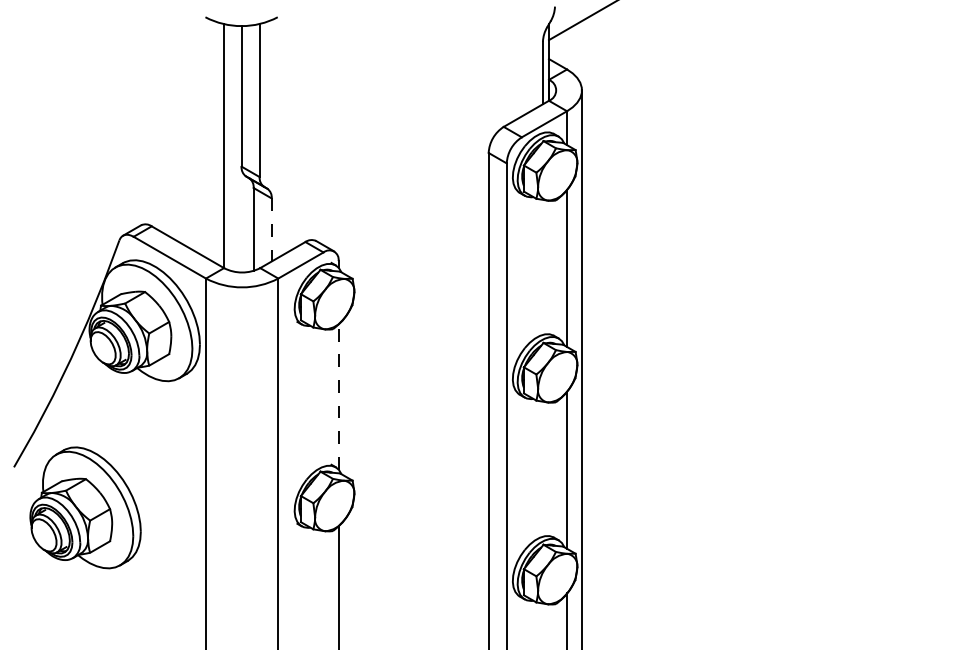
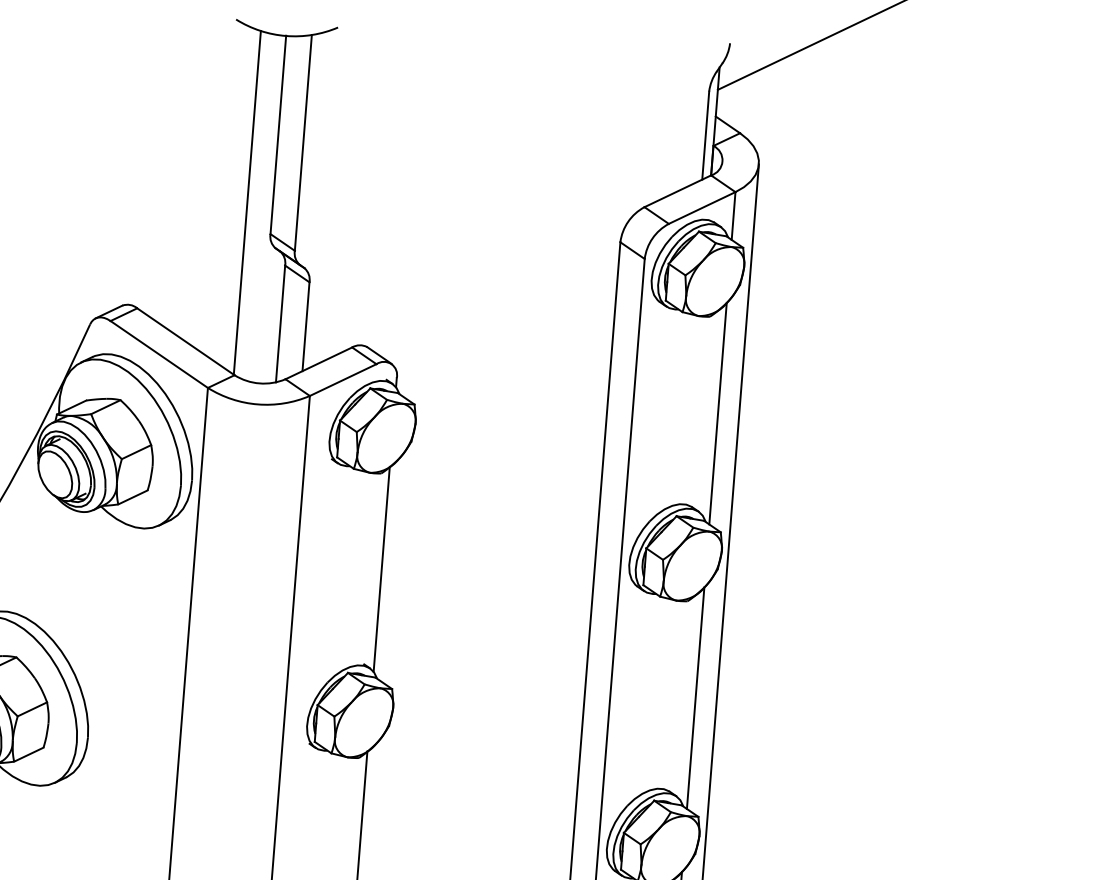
line: (271, 229) -> (305, 326), dashed -> solid
line: (338, 396) -> (381, 568), dashed -> solid

